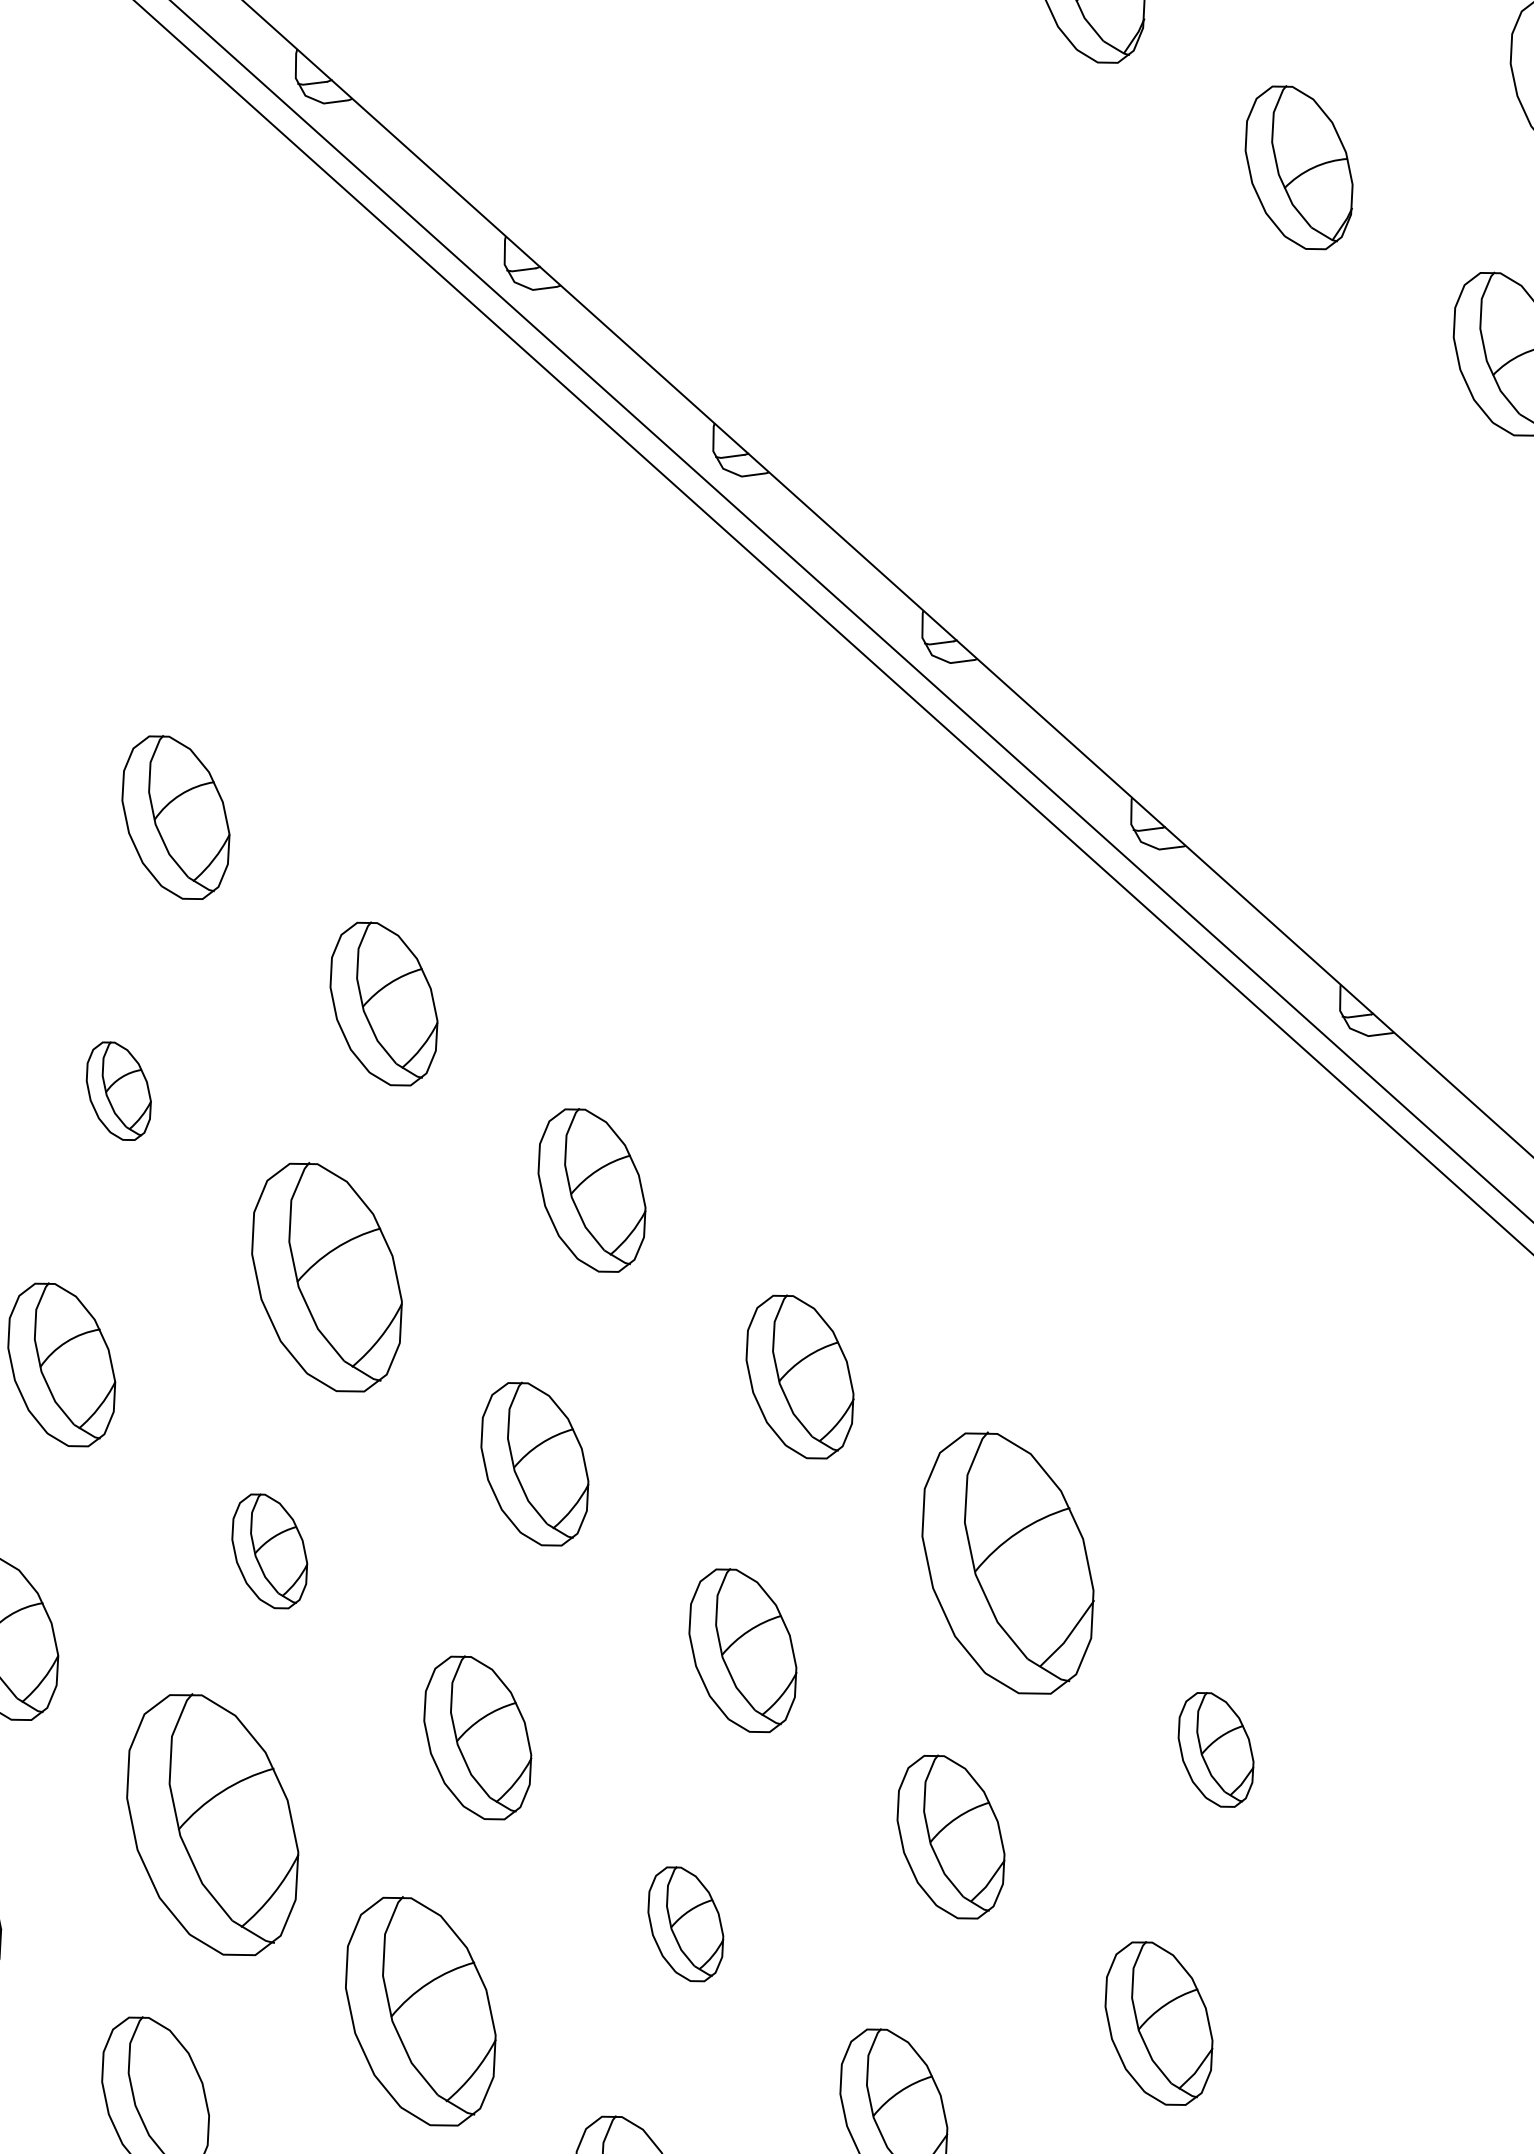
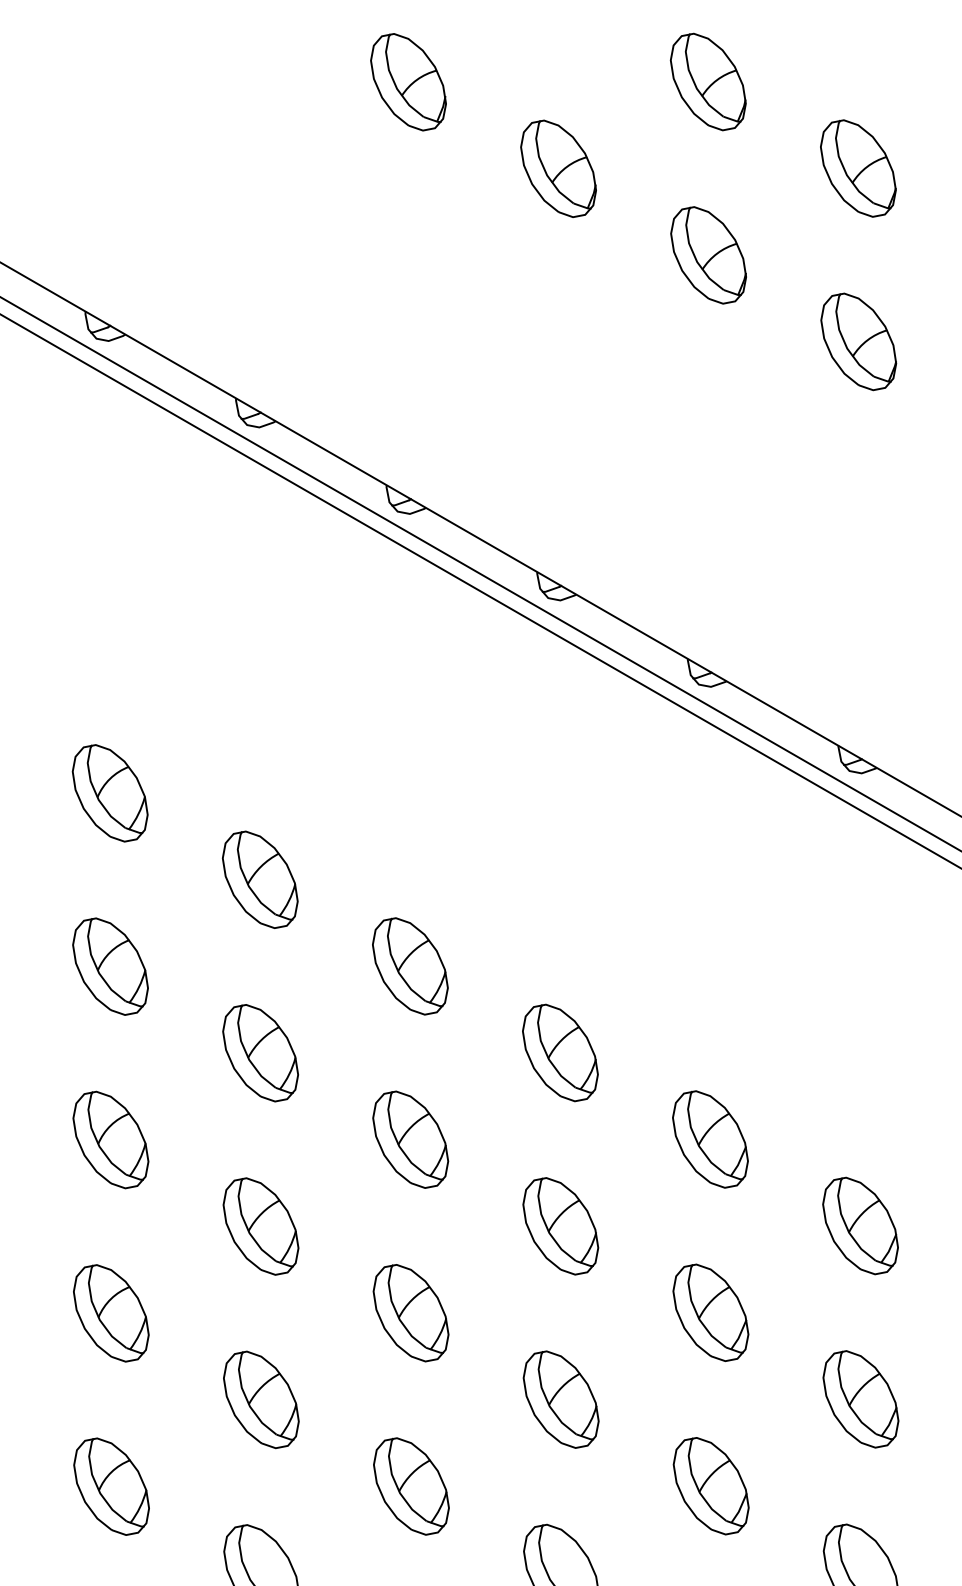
part: (118, 1091) -> (110, 966), size x1.67
part: (326, 1278) -> (260, 1053), size x0.71
part: (269, 1551) -> (260, 1226), size x1.43
part: (1008, 1563) -> (710, 1139), size x0.62
part: (1216, 1749) -> (860, 1225), size x1.43
part: (213, 1824) -> (261, 1399), size x0.62
part: (684, 1923) -> (560, 1399), size x1.43
part: (420, 2011) -> (411, 1486), size x0.71

